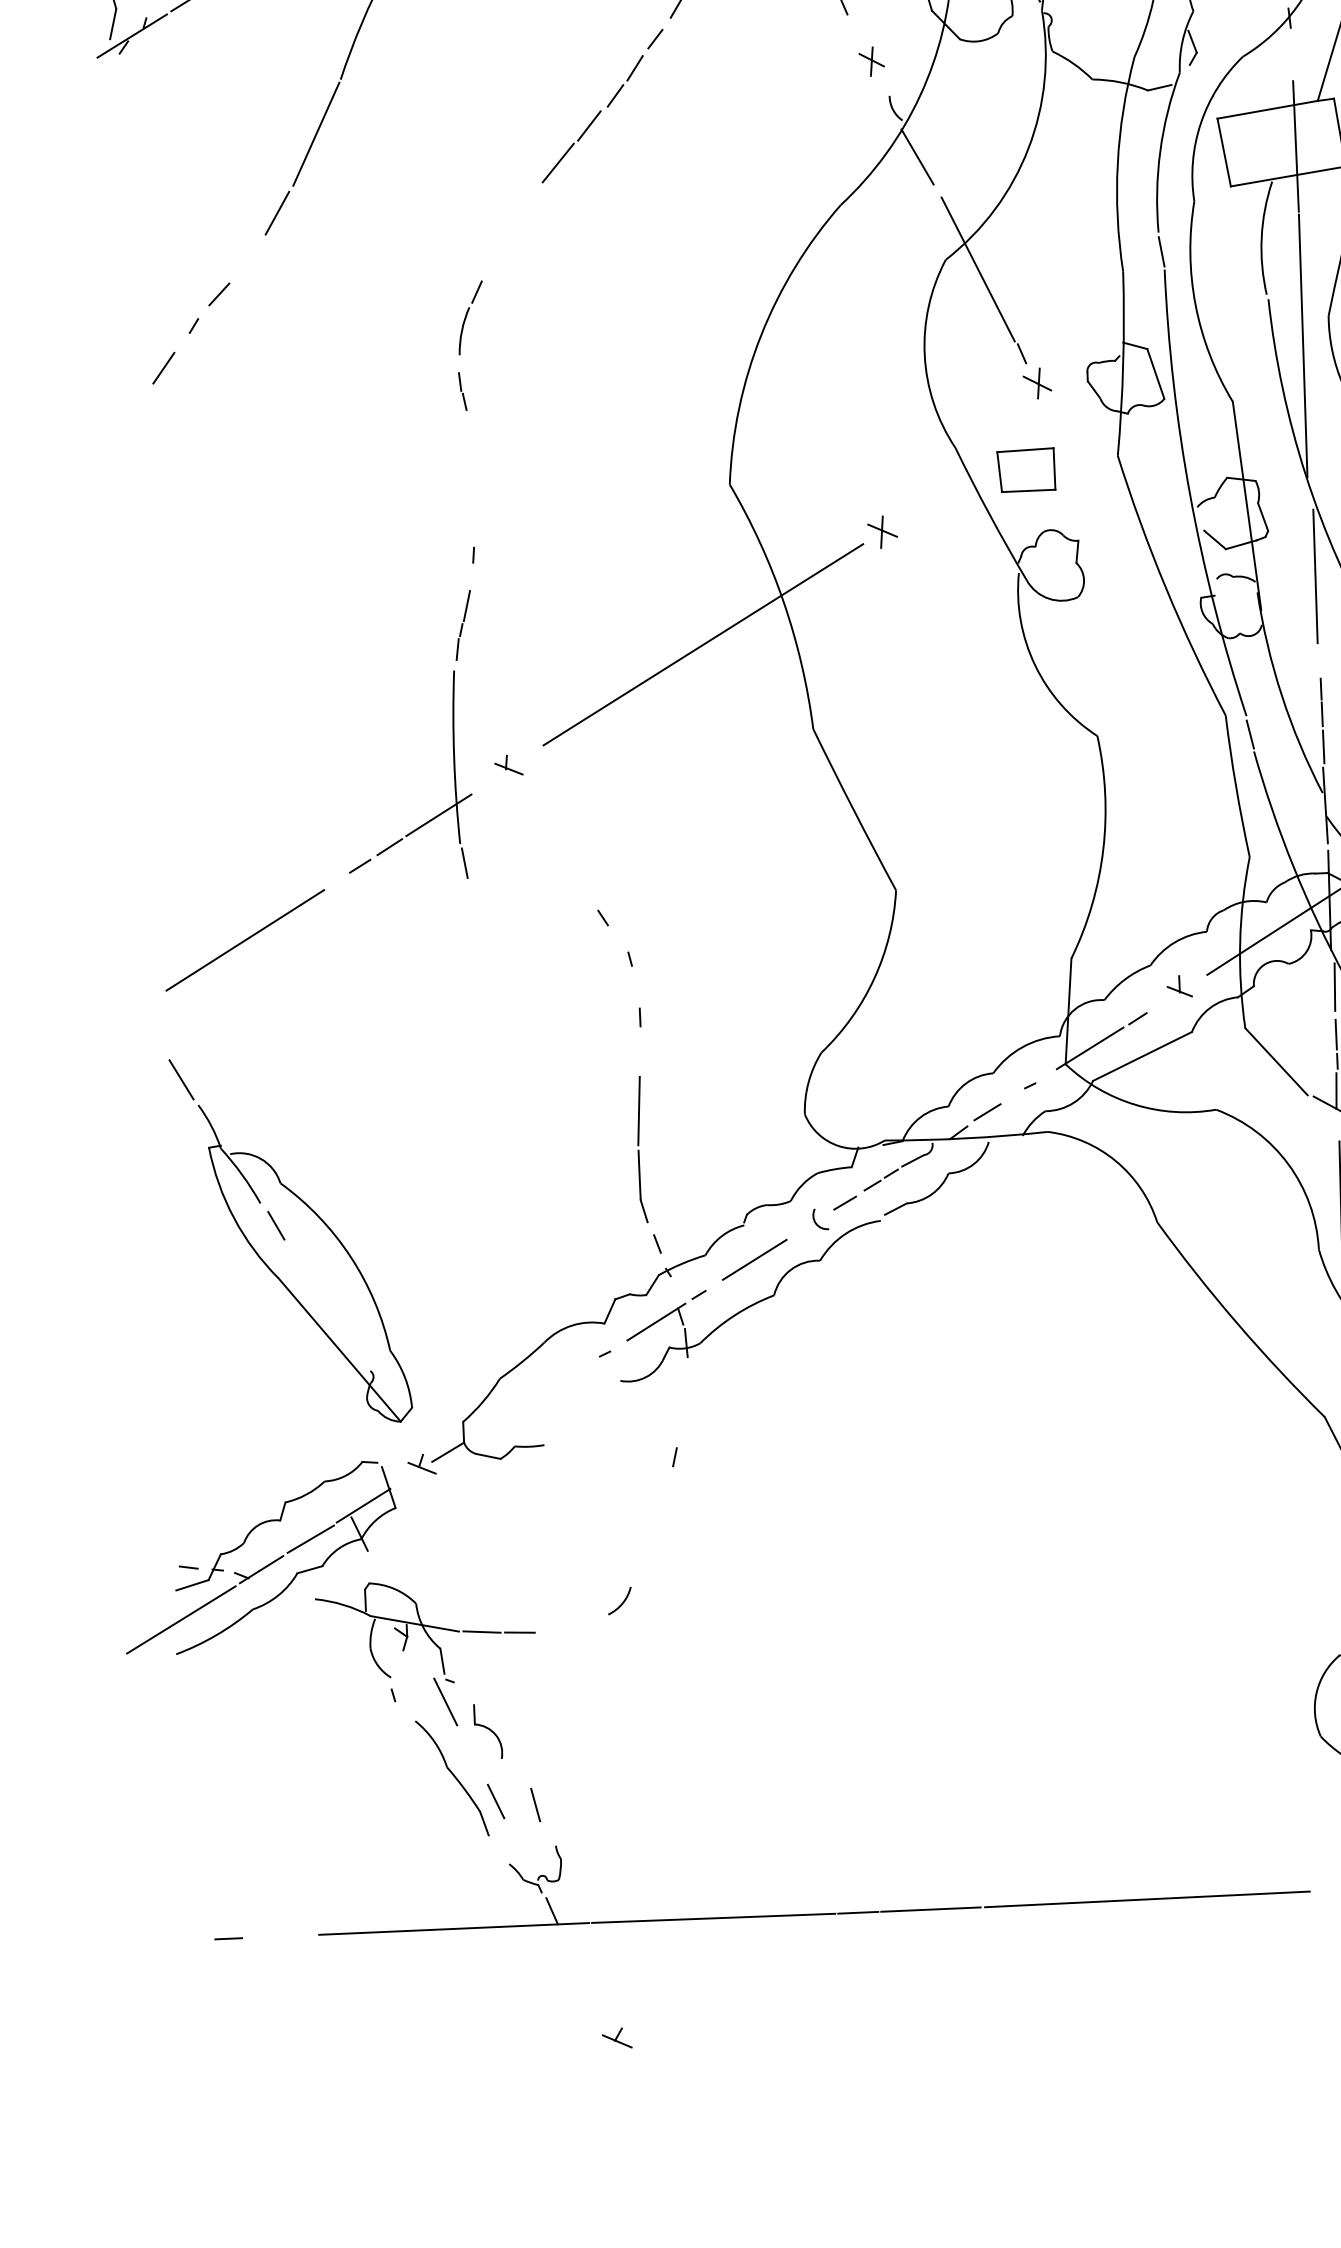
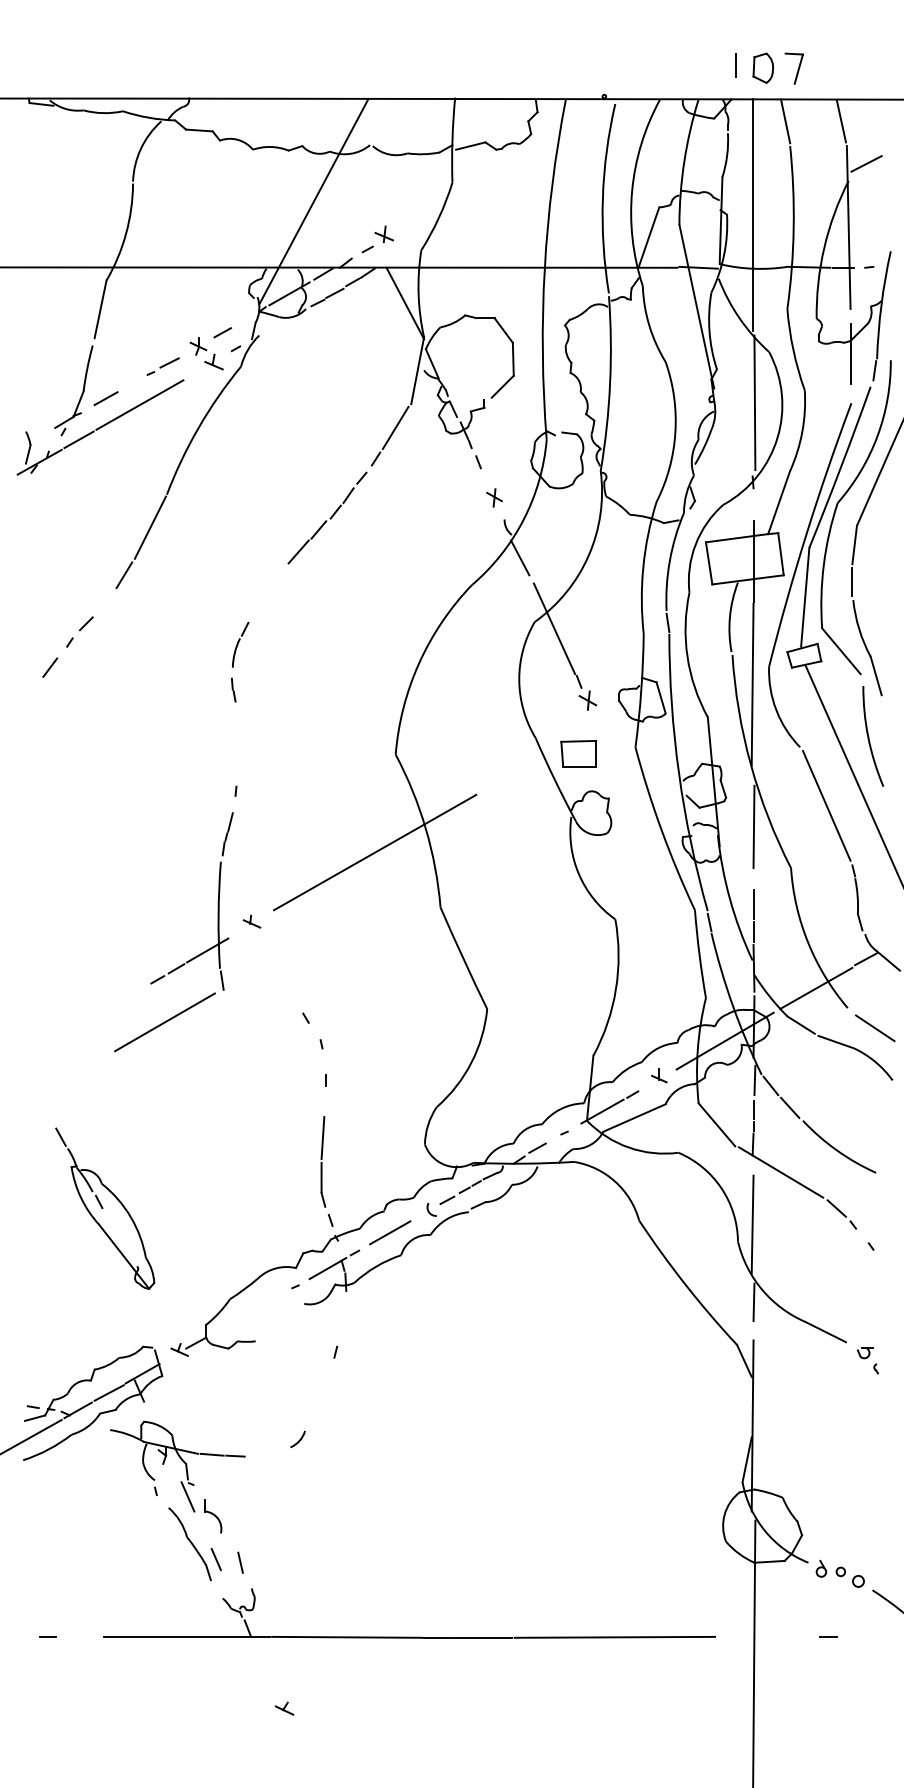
part: (882, 531) -> (488, 787), removed
line: (244, 940) -> (164, 1022), moved
part: (291, 1240) -> (105, 1208), size x0.7

